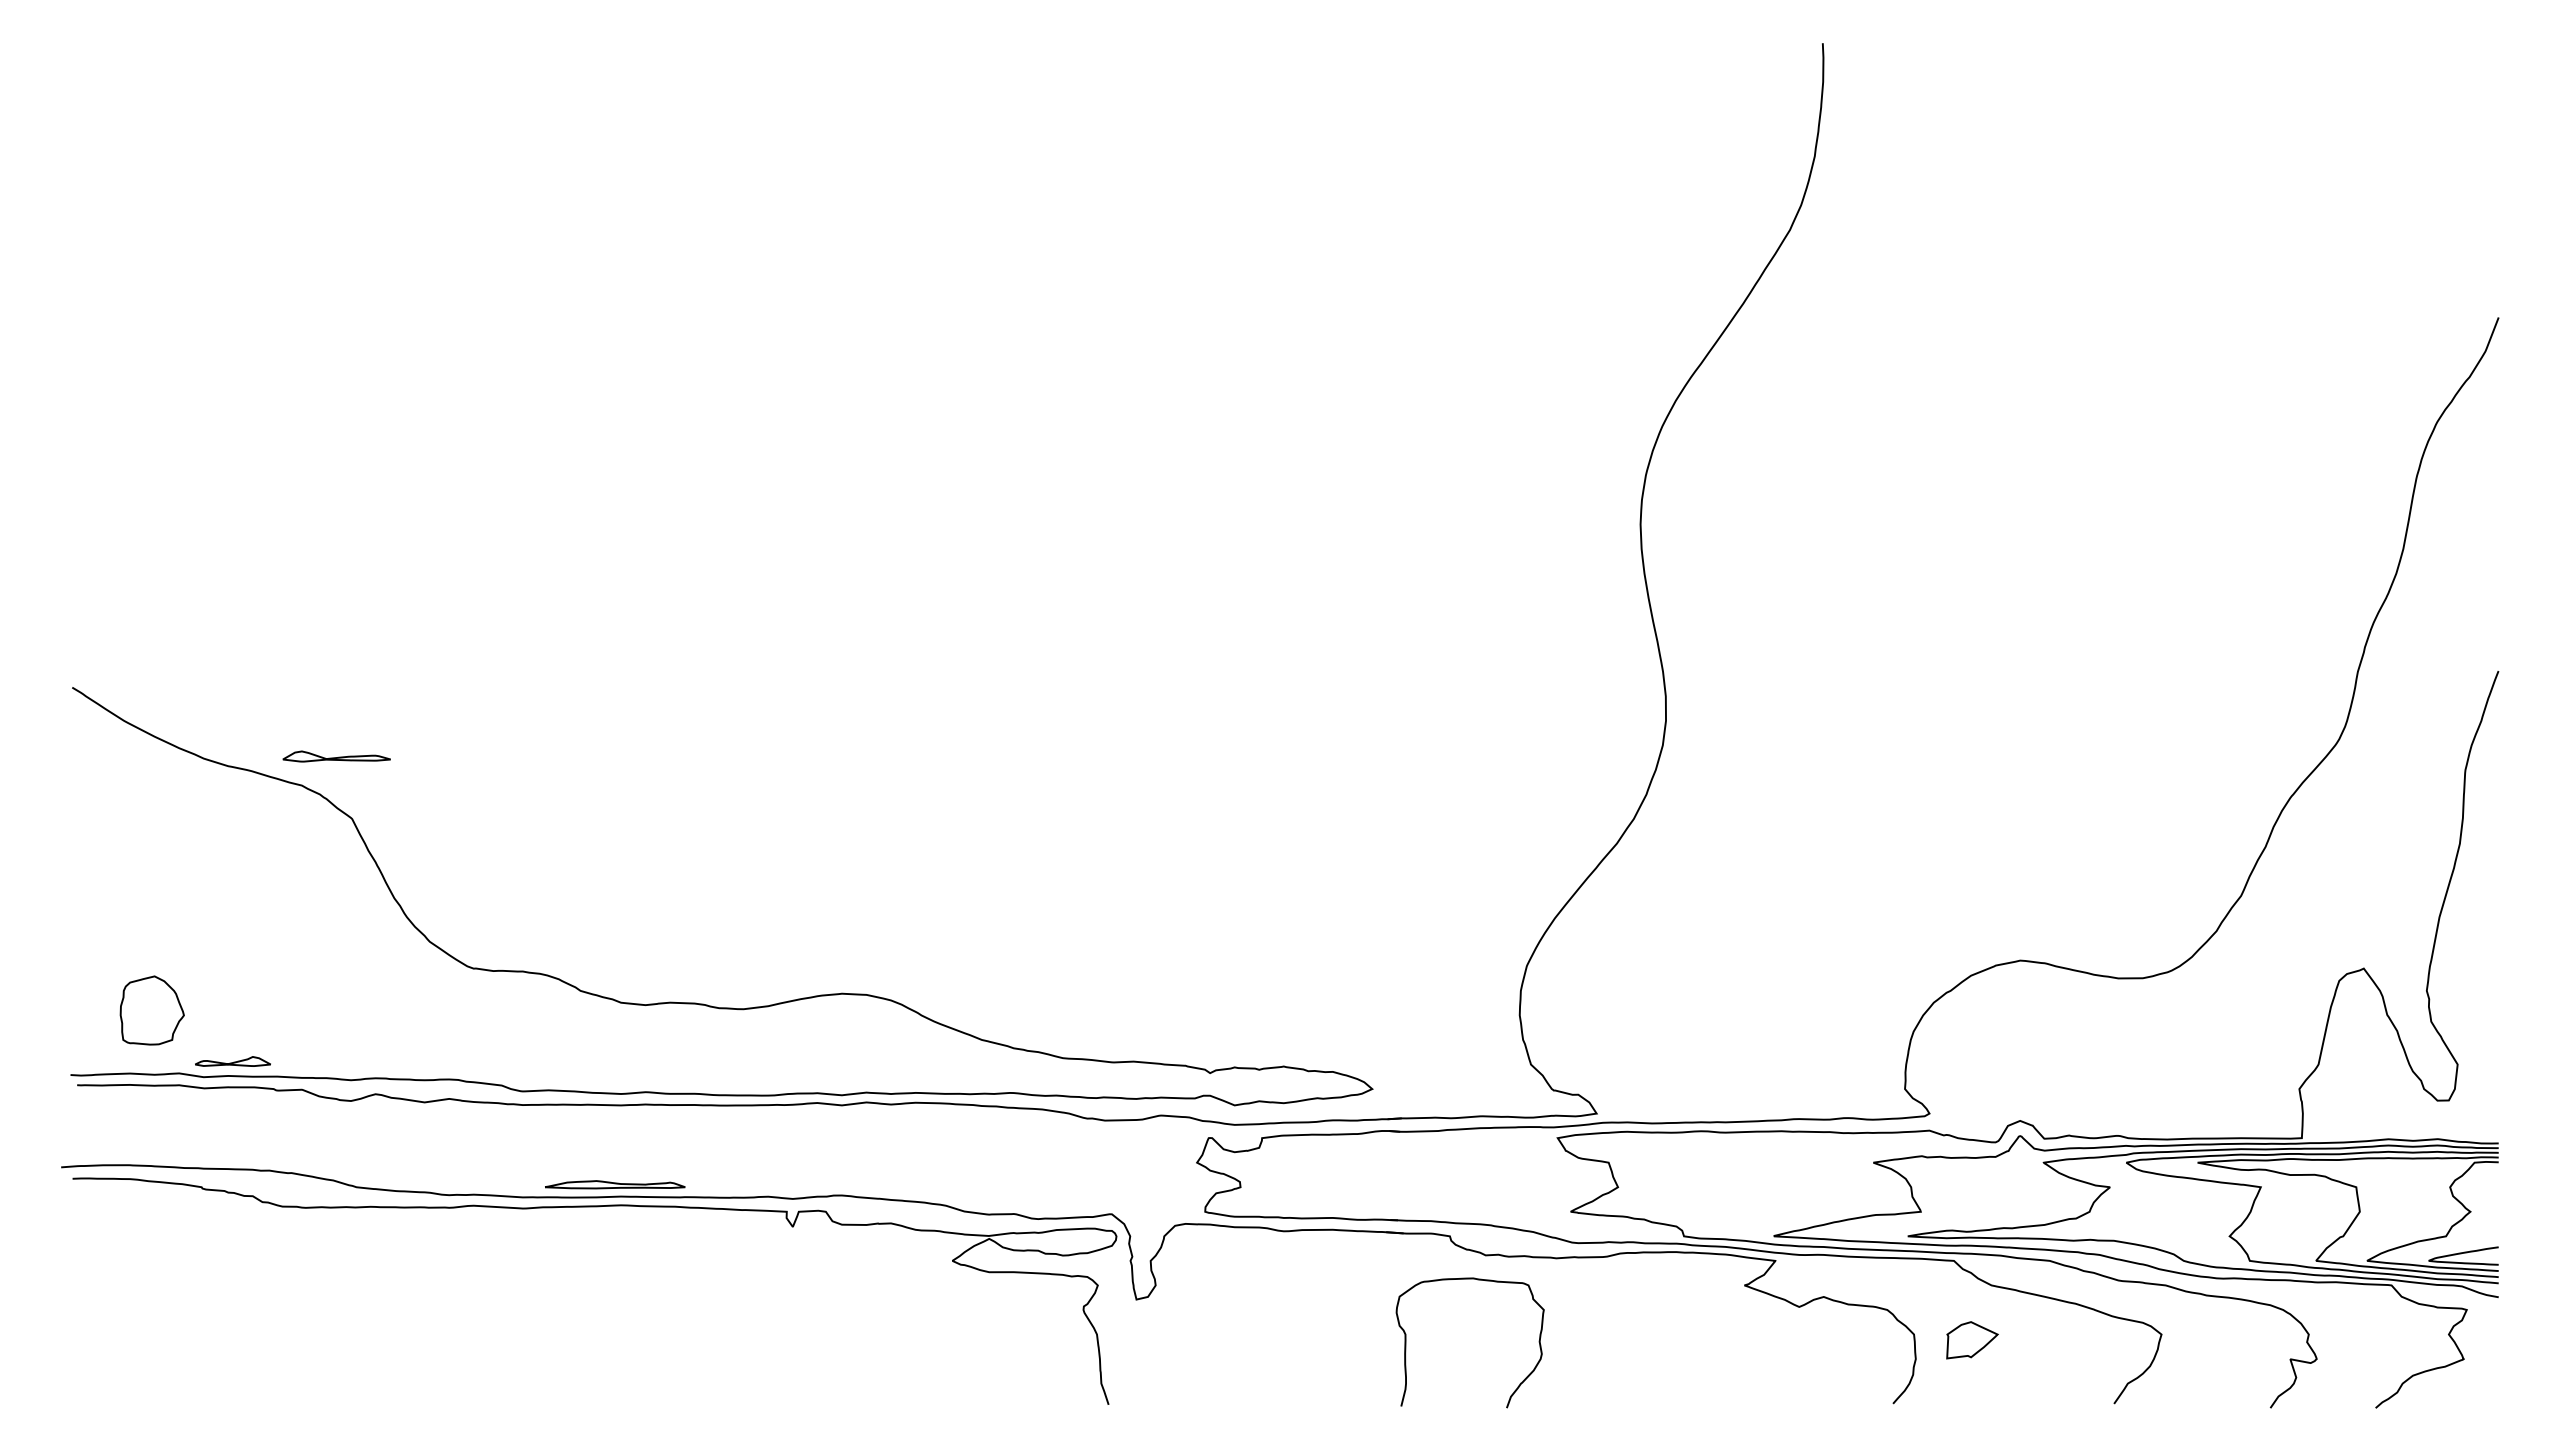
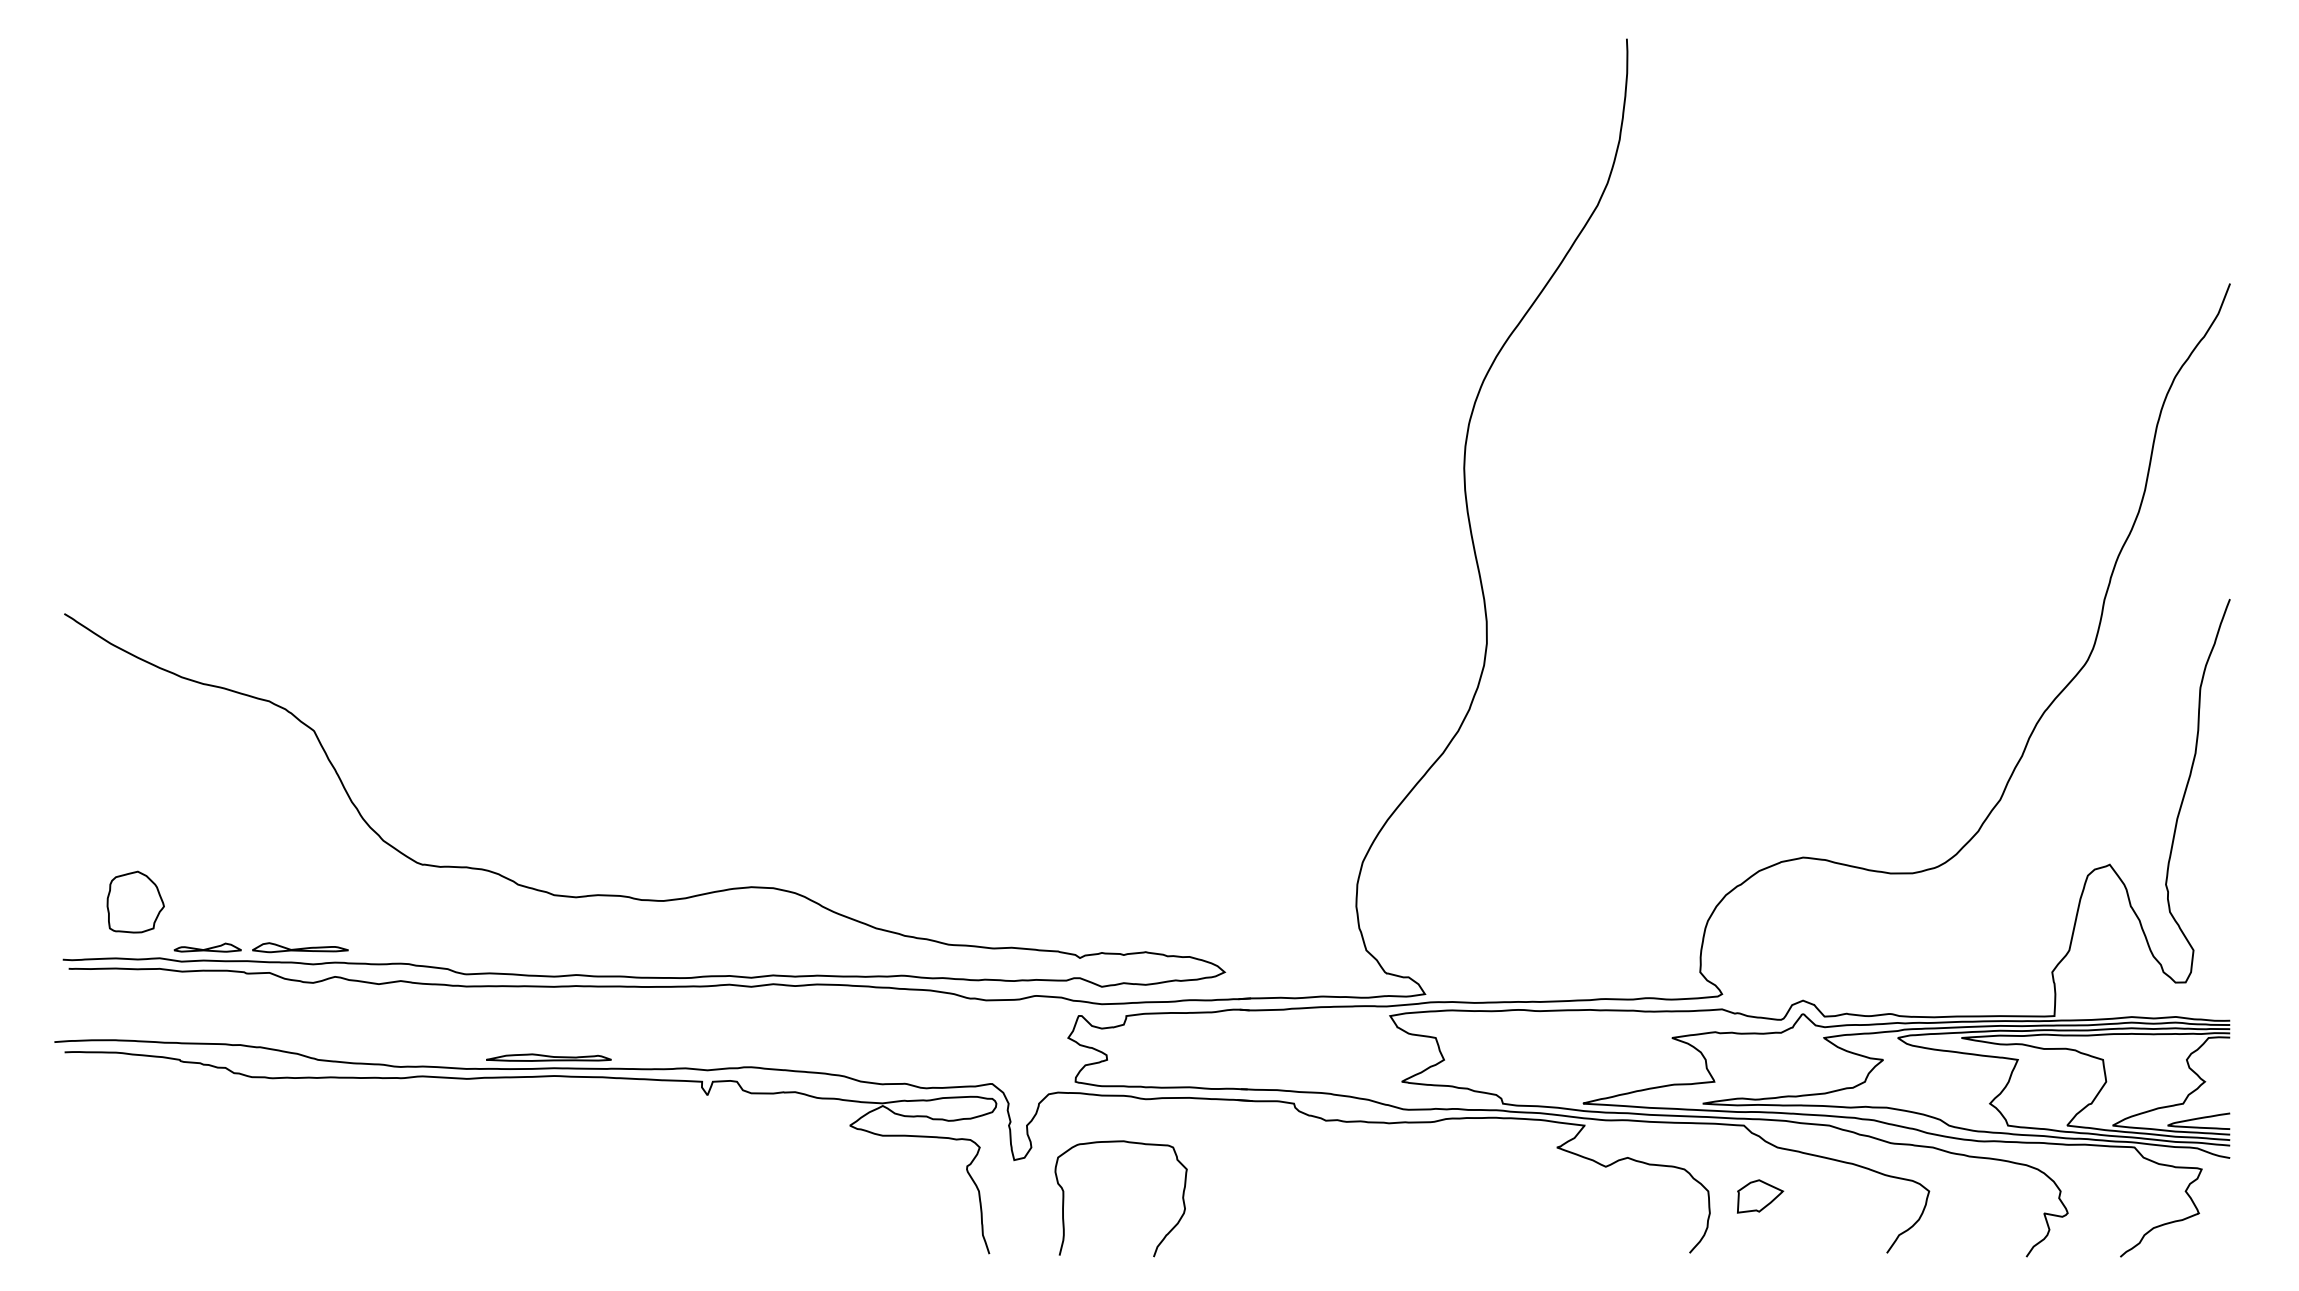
part: (336, 756) -> (300, 947), moved
curve: (1477, 1280) -> (1127, 1143), moved

